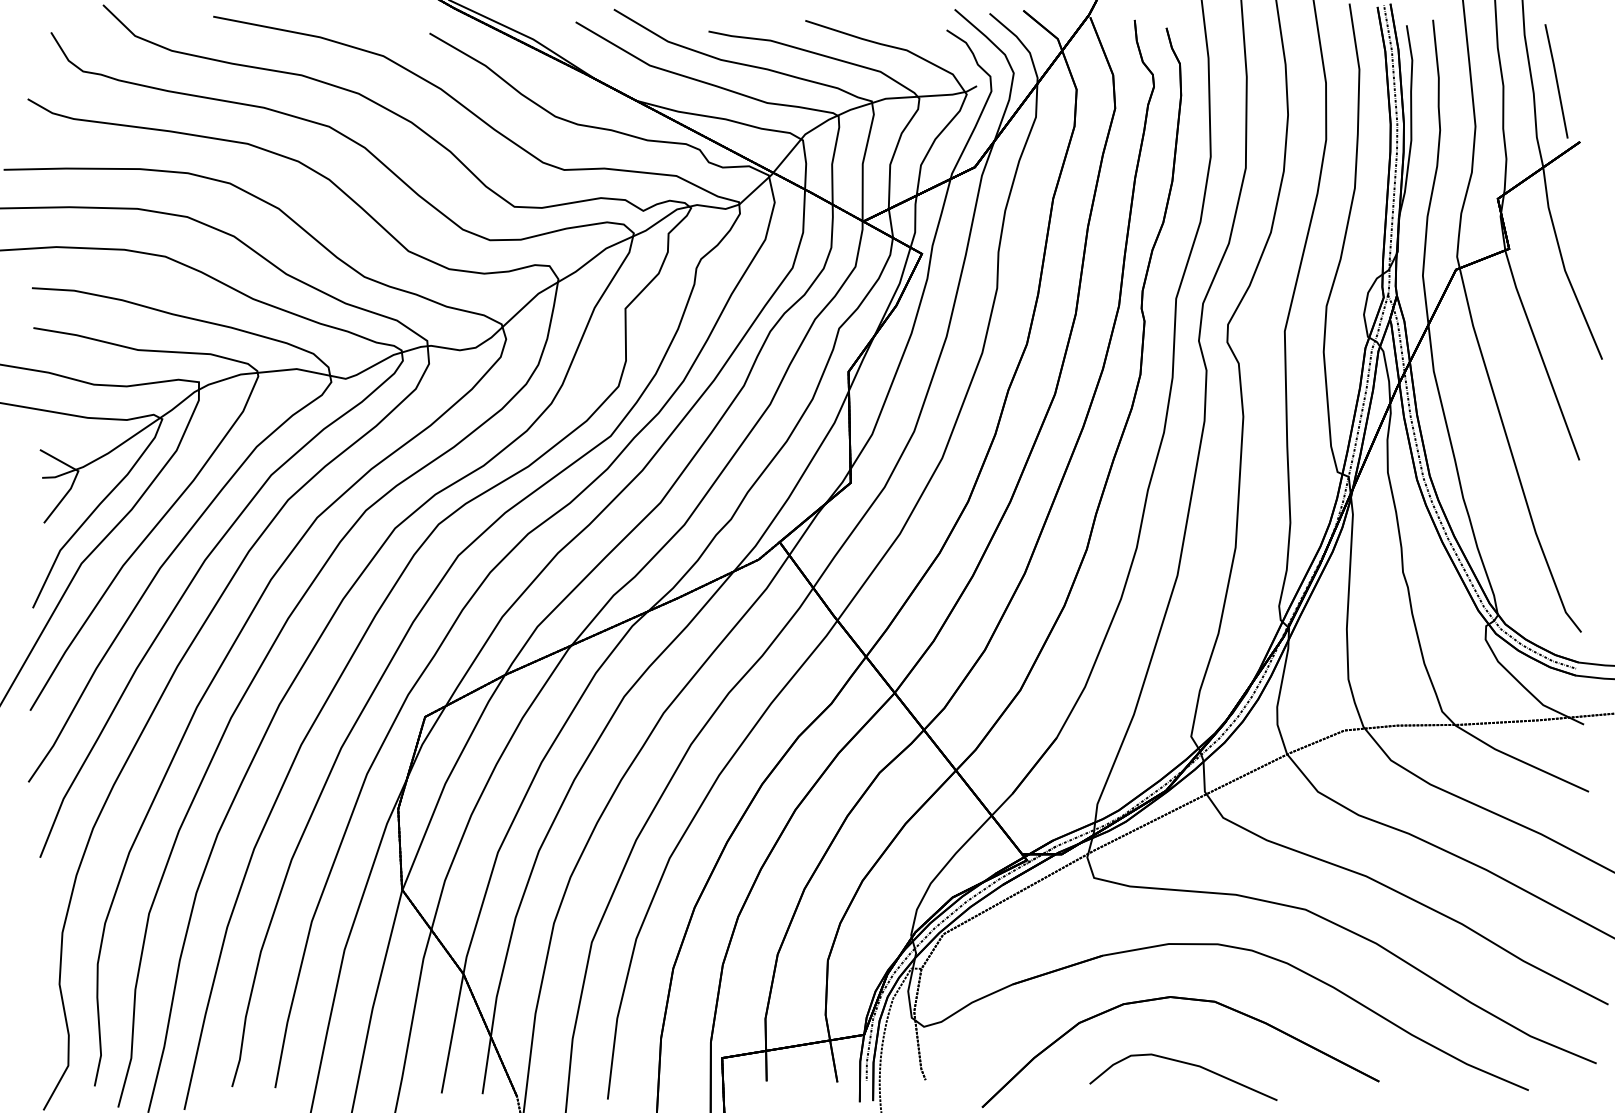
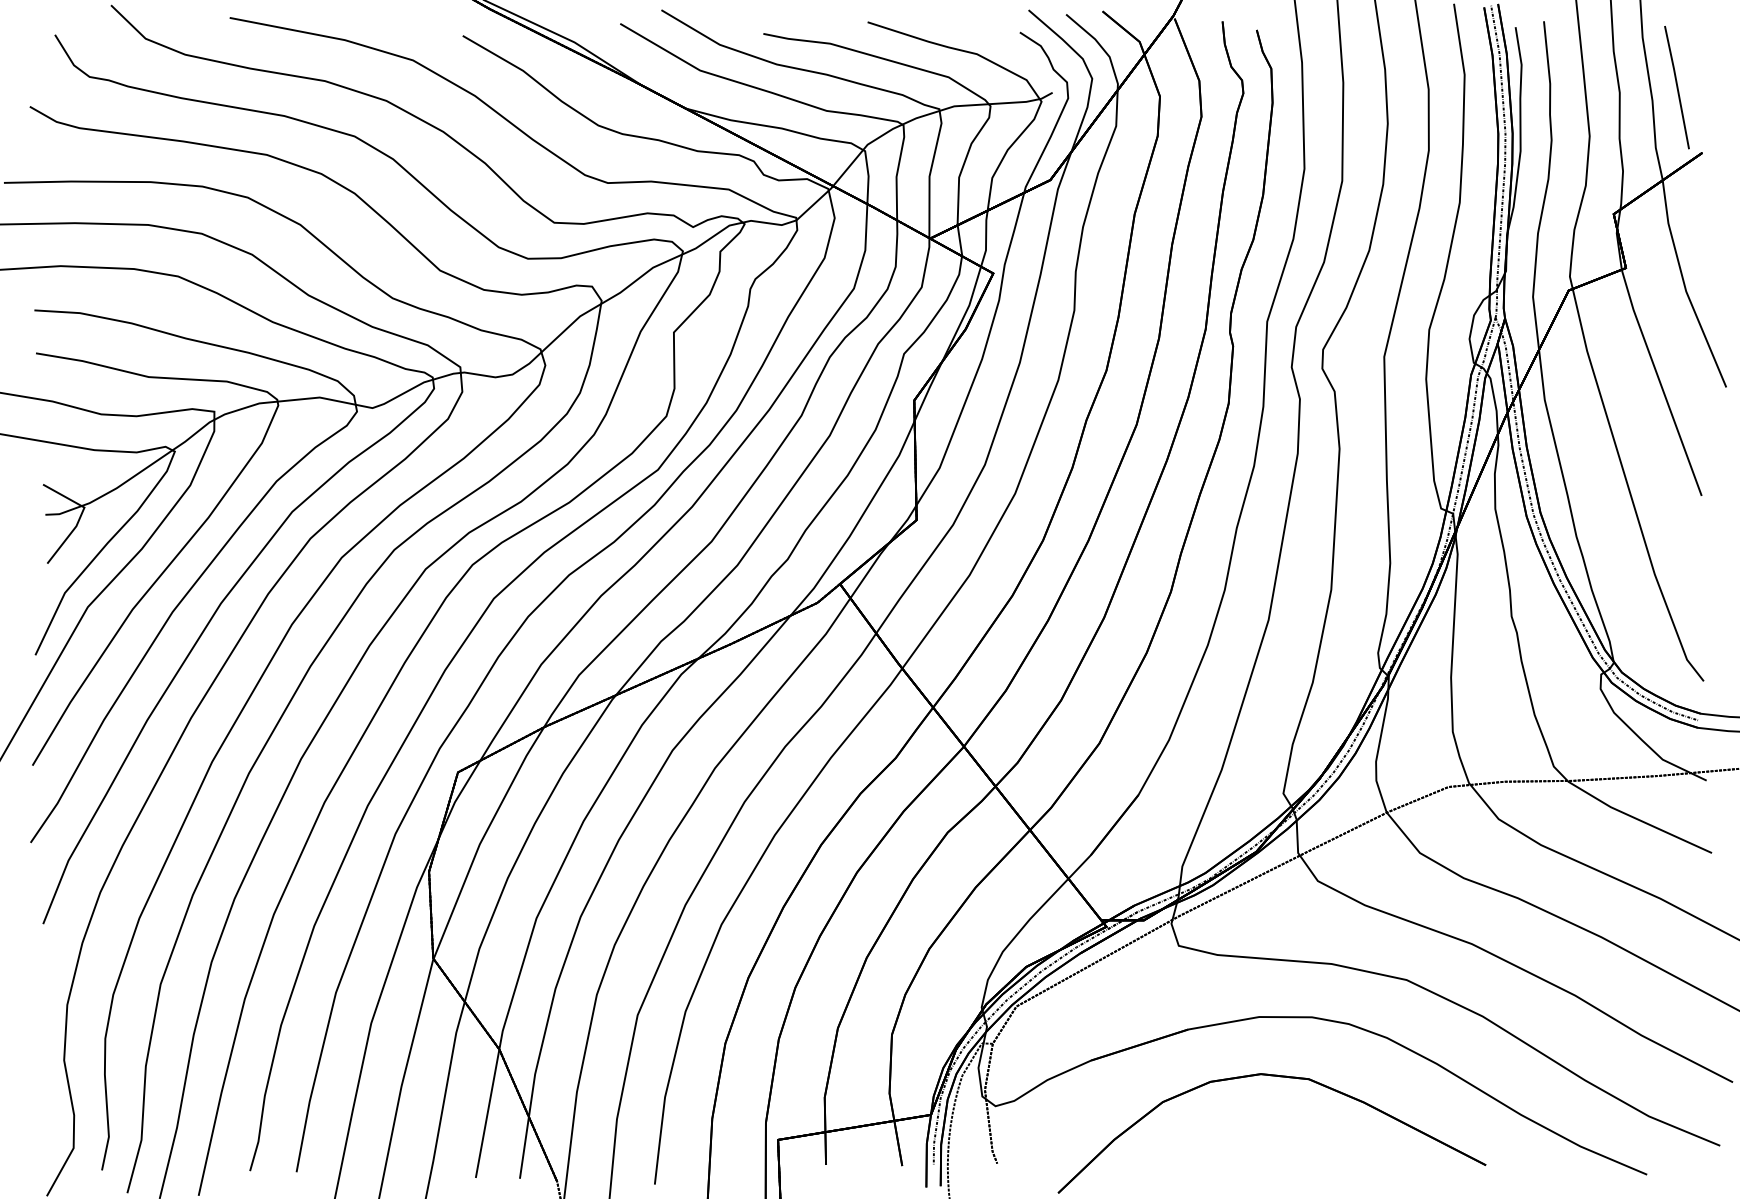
part: (1186, 1064) -> (1278, 1146), removed

